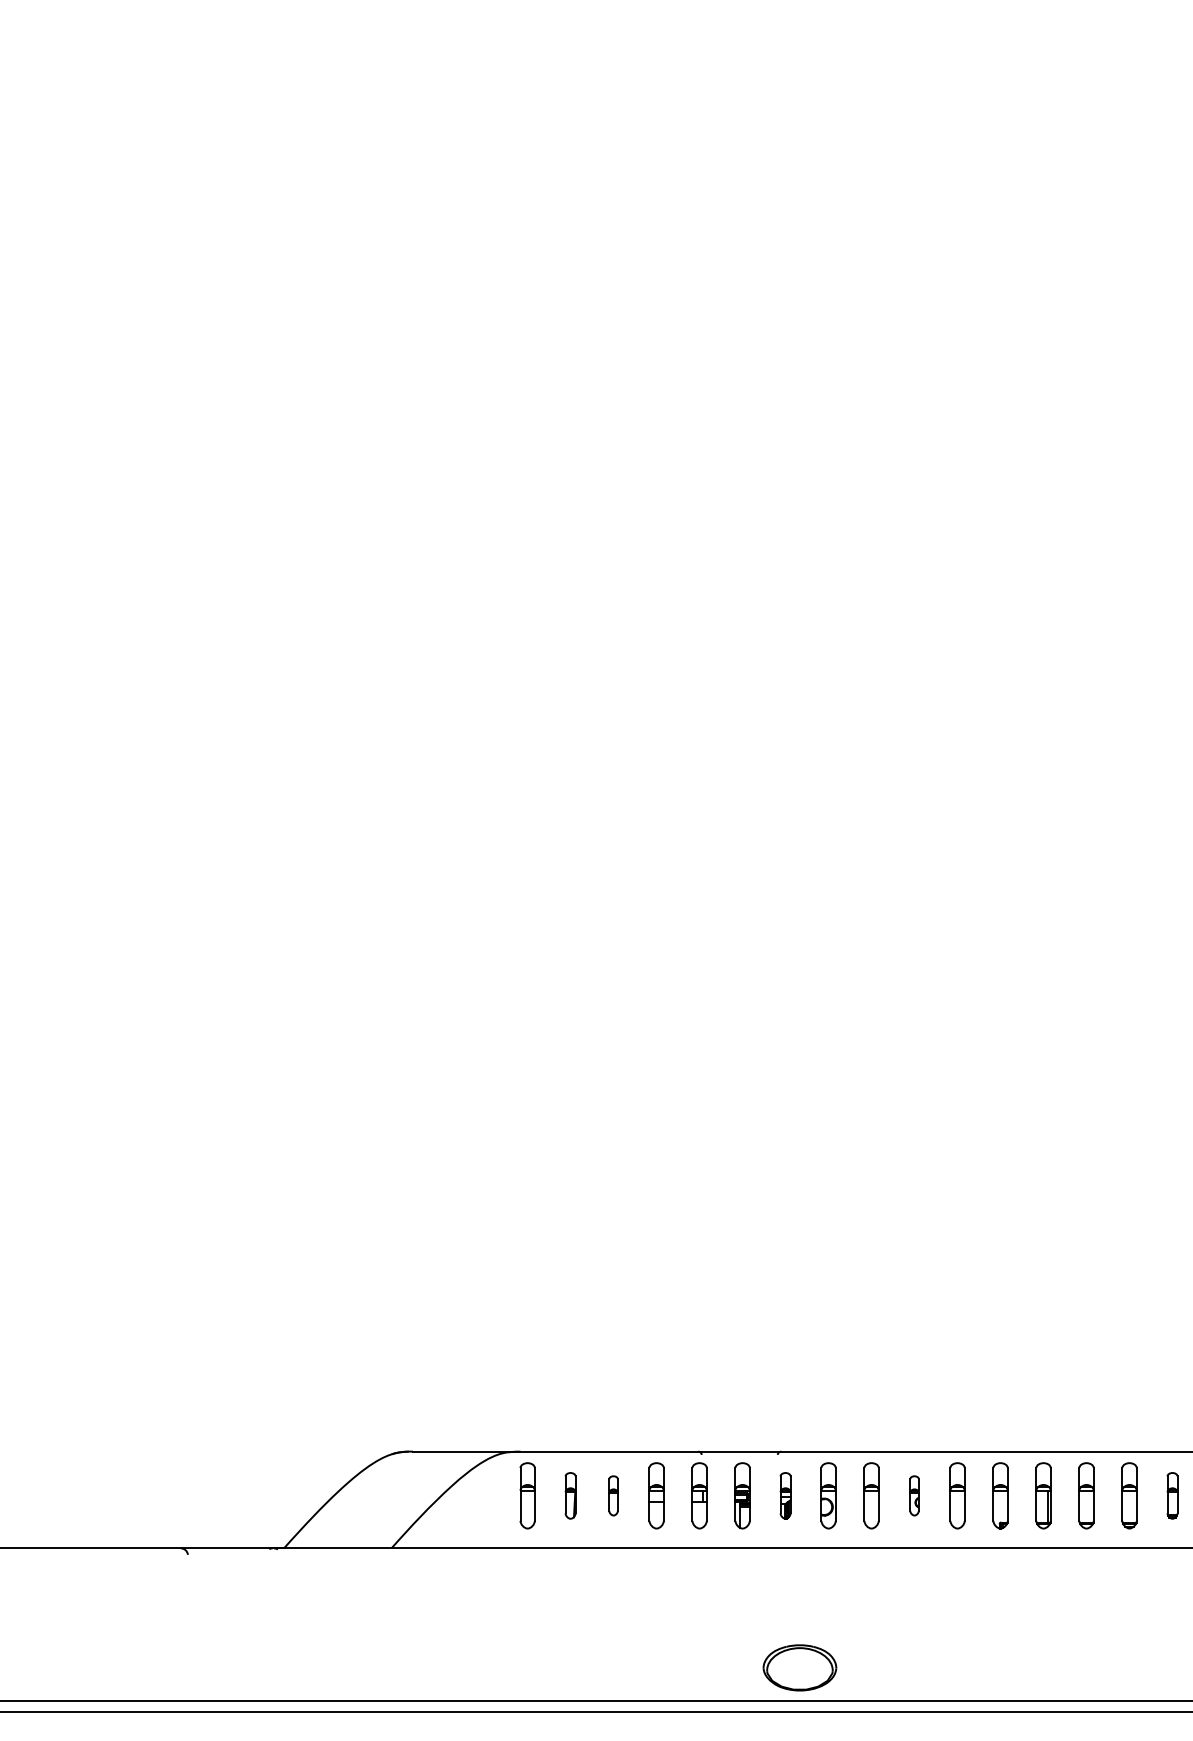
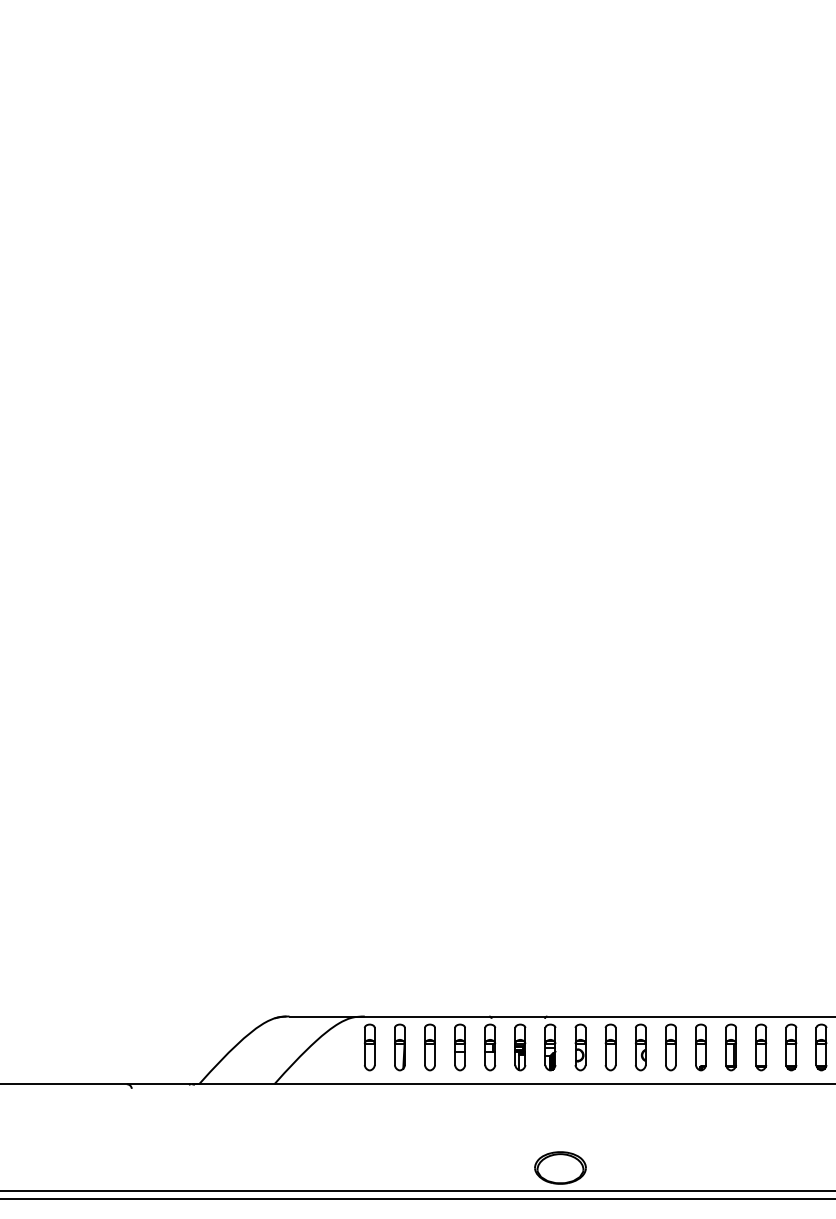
part: (570, 1495) -> (399, 1047), size x1.43
part: (613, 1495) -> (429, 1047), size x1.67
part: (785, 1495) -> (550, 1047), size x1.43
part: (914, 1495) -> (640, 1047), size x1.67
part: (1172, 1495) -> (821, 1047), size x1.43

